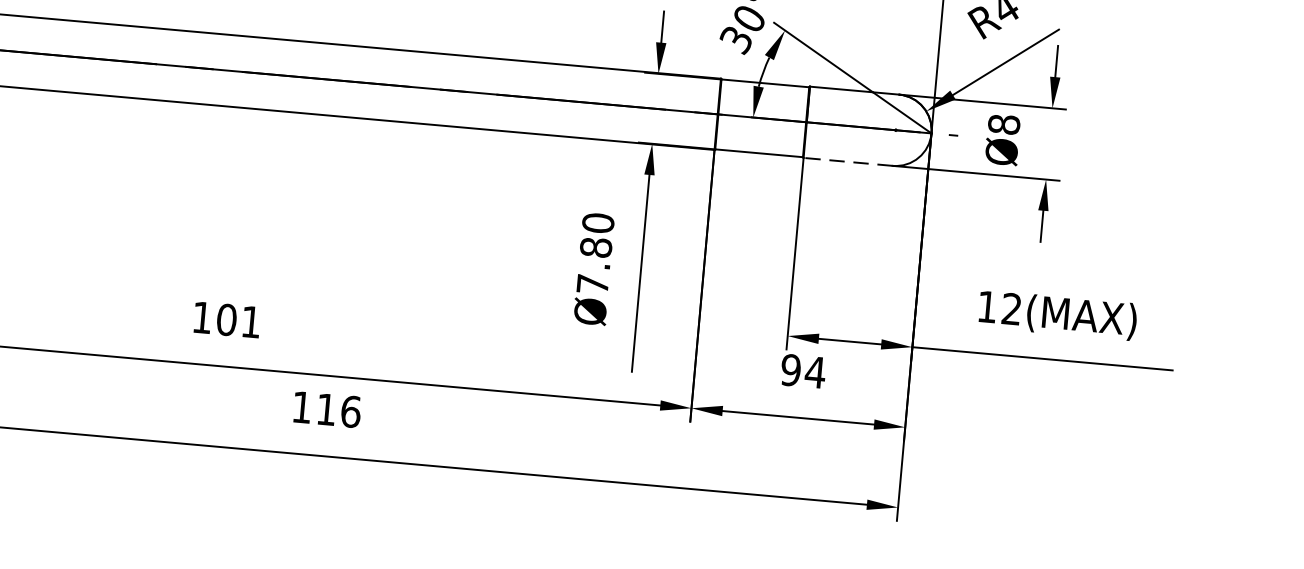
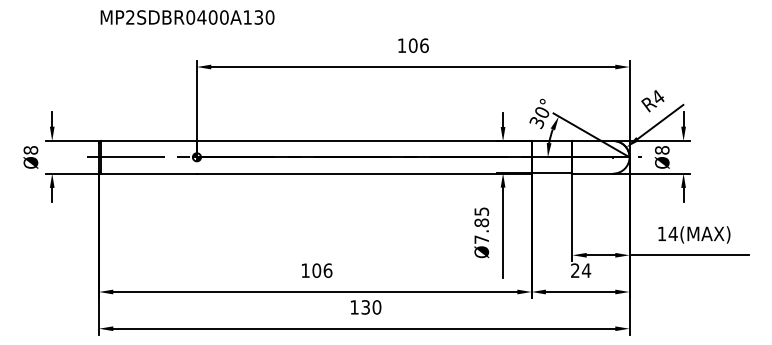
line: (847, 161) -> (592, 173), dashed -> solid
text: (597, 222) -> (481, 211), Ø7.80 -> Ø7.85
text: (1010, 308) -> (672, 233), 12(MAX) -> 14(MAX)
text: (250, 321) -> (327, 270), 101 -> 106
text: (791, 369) -> (575, 270), 94 -> 24
text: (339, 410) -> (371, 307), 116 -> 130

